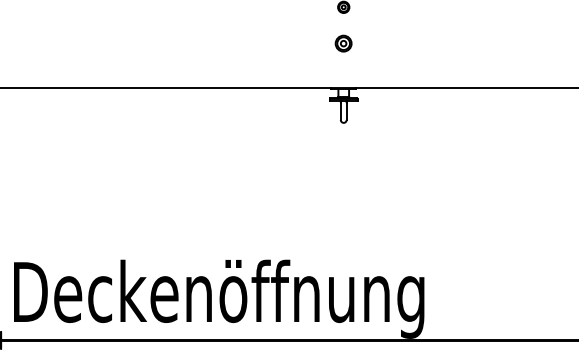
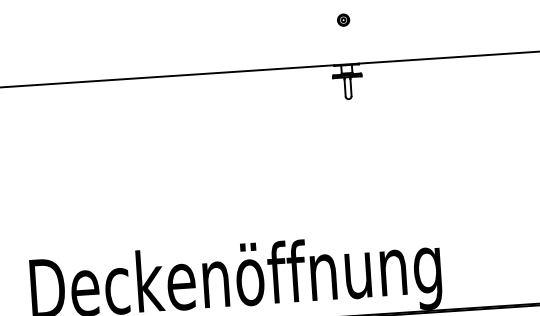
part: (343, 43) -> (343, 19), size x0.71

